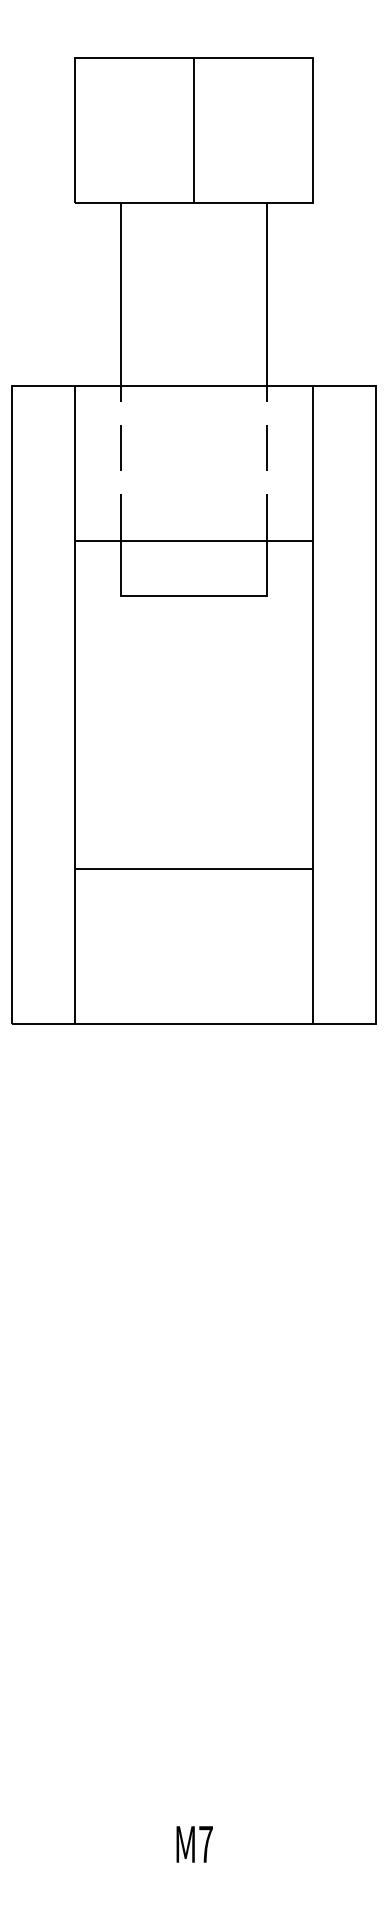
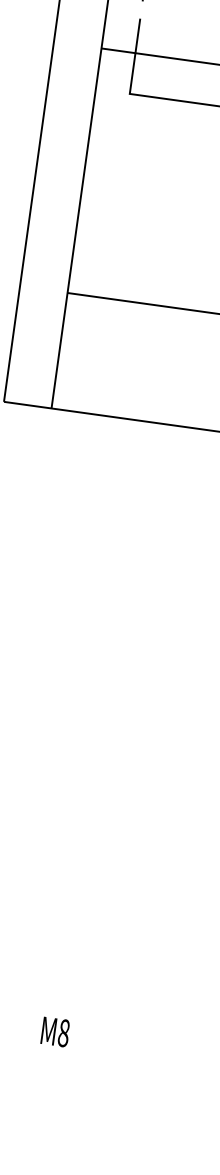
text: (205, 1844) -> (63, 1033), 7 -> 8

